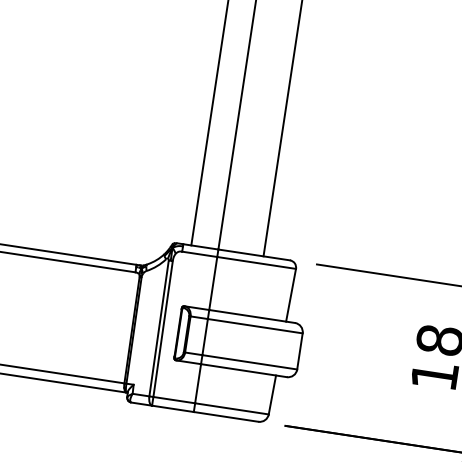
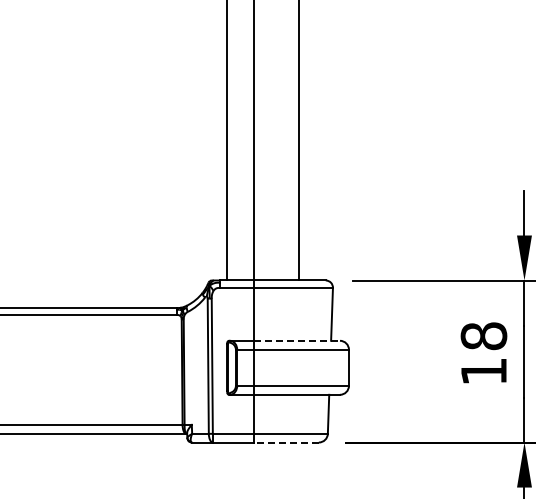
line: (252, 316) -> (297, 340), solid -> dashed
line: (225, 416) -> (286, 442), solid -> dashed

